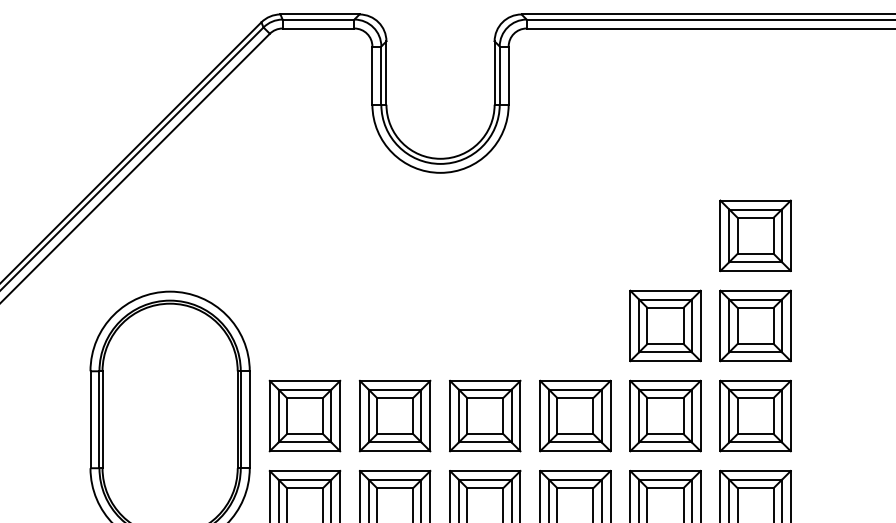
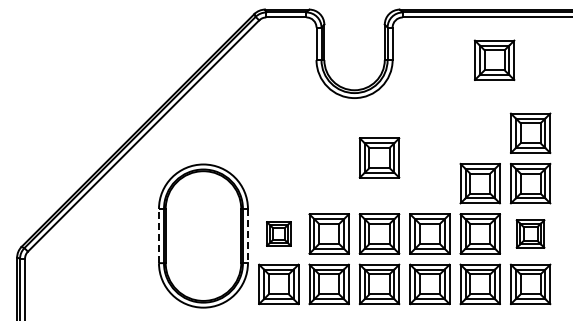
part: (690, 103) -> (494, 59), added
part: (485, 279) -> (379, 157), added
part: (304, 415) -> (278, 233), size x0.6
part: (755, 415) -> (530, 233), size x0.7
line: (89, 418) -> (158, 235), solid -> dashed
line: (248, 420) -> (247, 236), solid -> dashed

